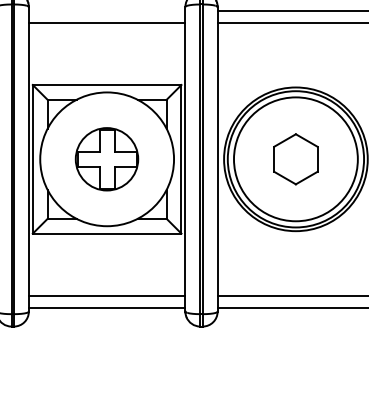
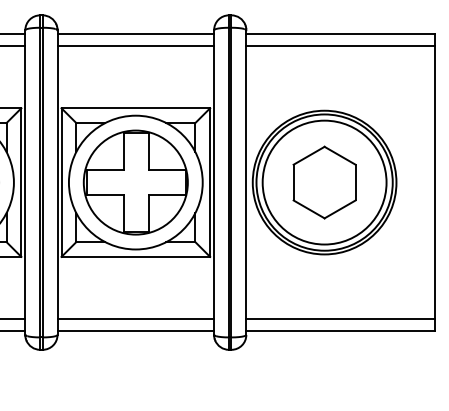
line: (106, 10) -> (135, 33), added
part: (106, 159) -> (135, 182), size x1.67
part: (295, 159) -> (324, 182), size x1.43

